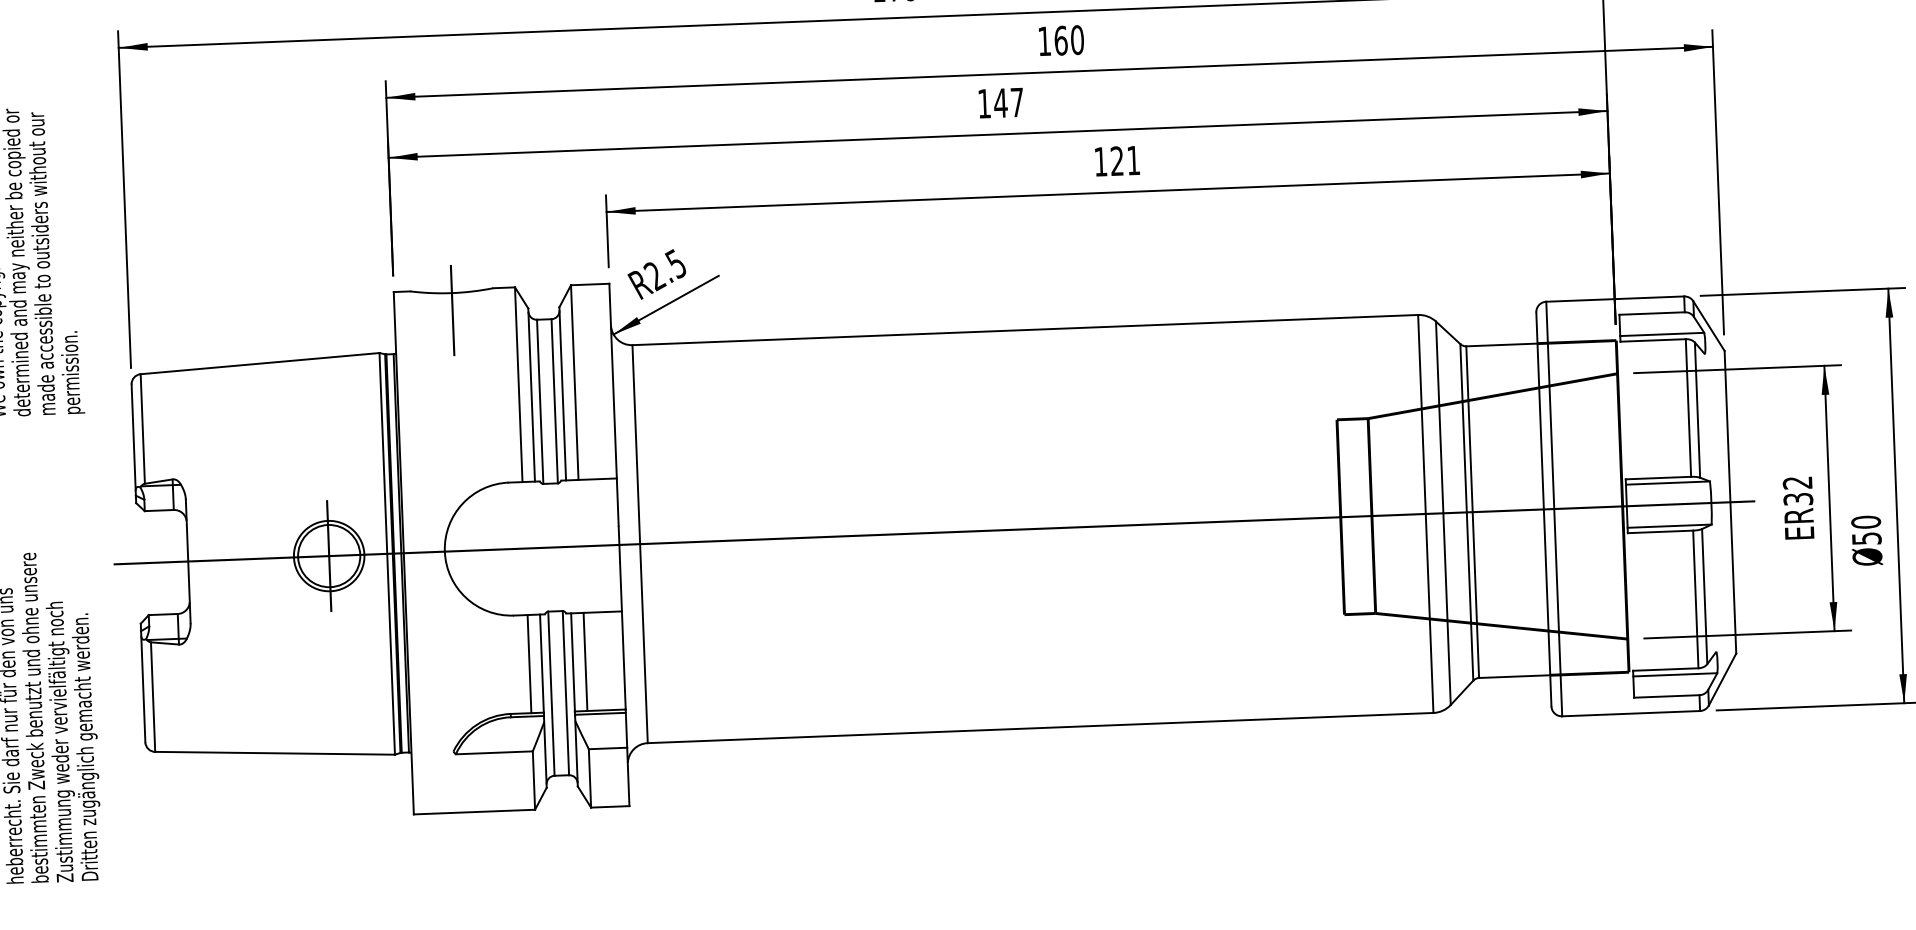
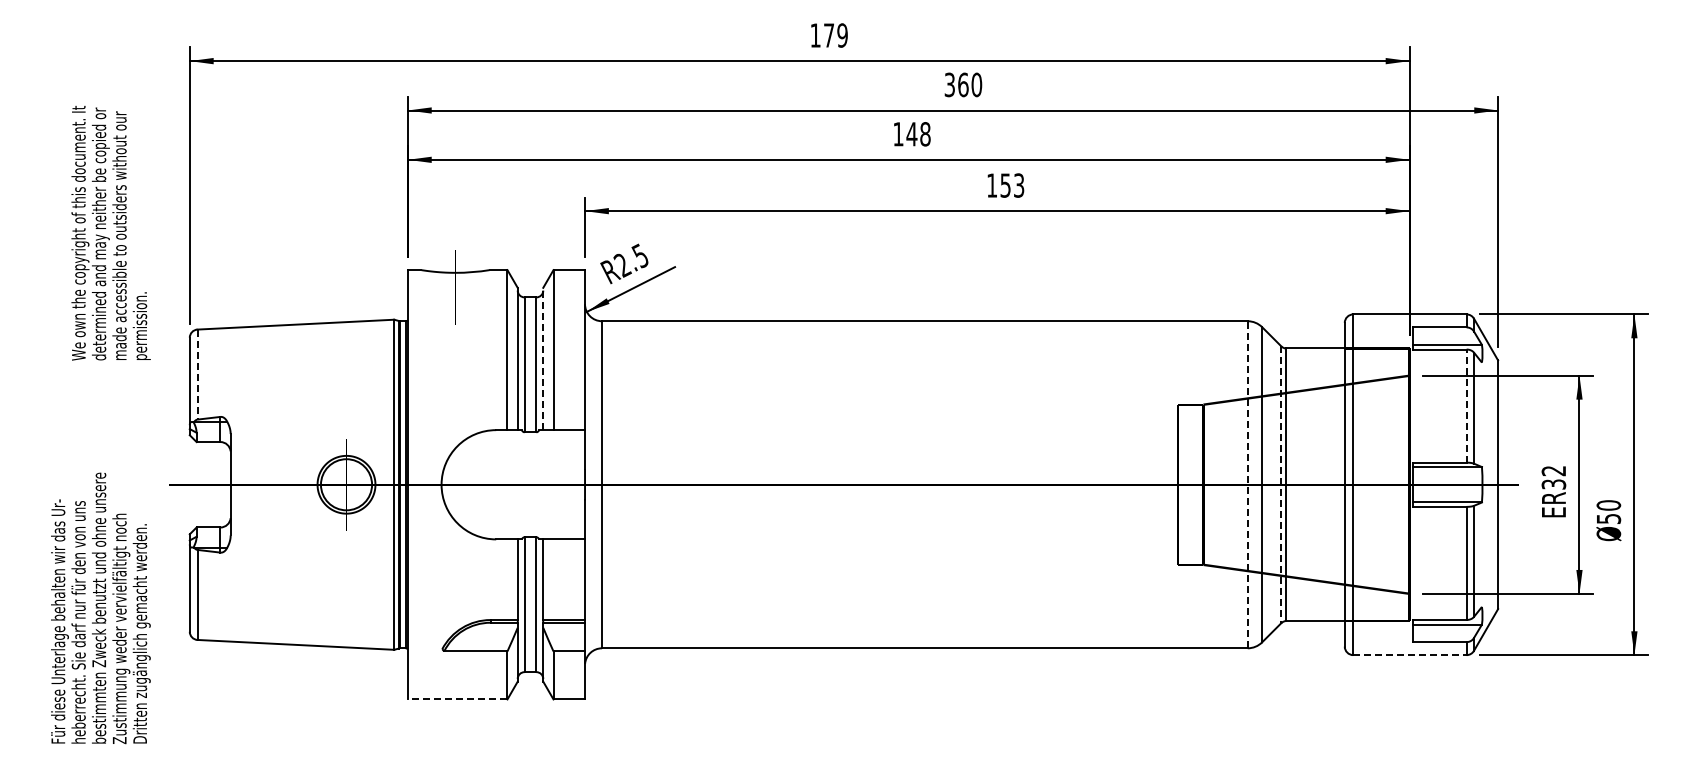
text: (1044, 40) -> (949, 84), 160 -> 360
text: (1017, 102) -> (925, 134), 147 -> 148
text: (1125, 160) -> (1012, 185), 121 -> 153
line: (562, 393) -> (543, 358), solid -> dashed
line: (1688, 408) -> (1466, 406), solid -> dashed
line: (142, 430) -> (197, 375), solid -> dashed
line: (1425, 513) -> (1247, 484), solid -> dashed
line: (1466, 513) -> (1281, 485), solid -> dashed
line: (585, 661) -> (553, 579), removed
line: (529, 663) -> (507, 579), removed
line: (1630, 714) -> (1409, 655), solid -> dashed
line: (474, 812) -> (457, 699), solid -> dashed

